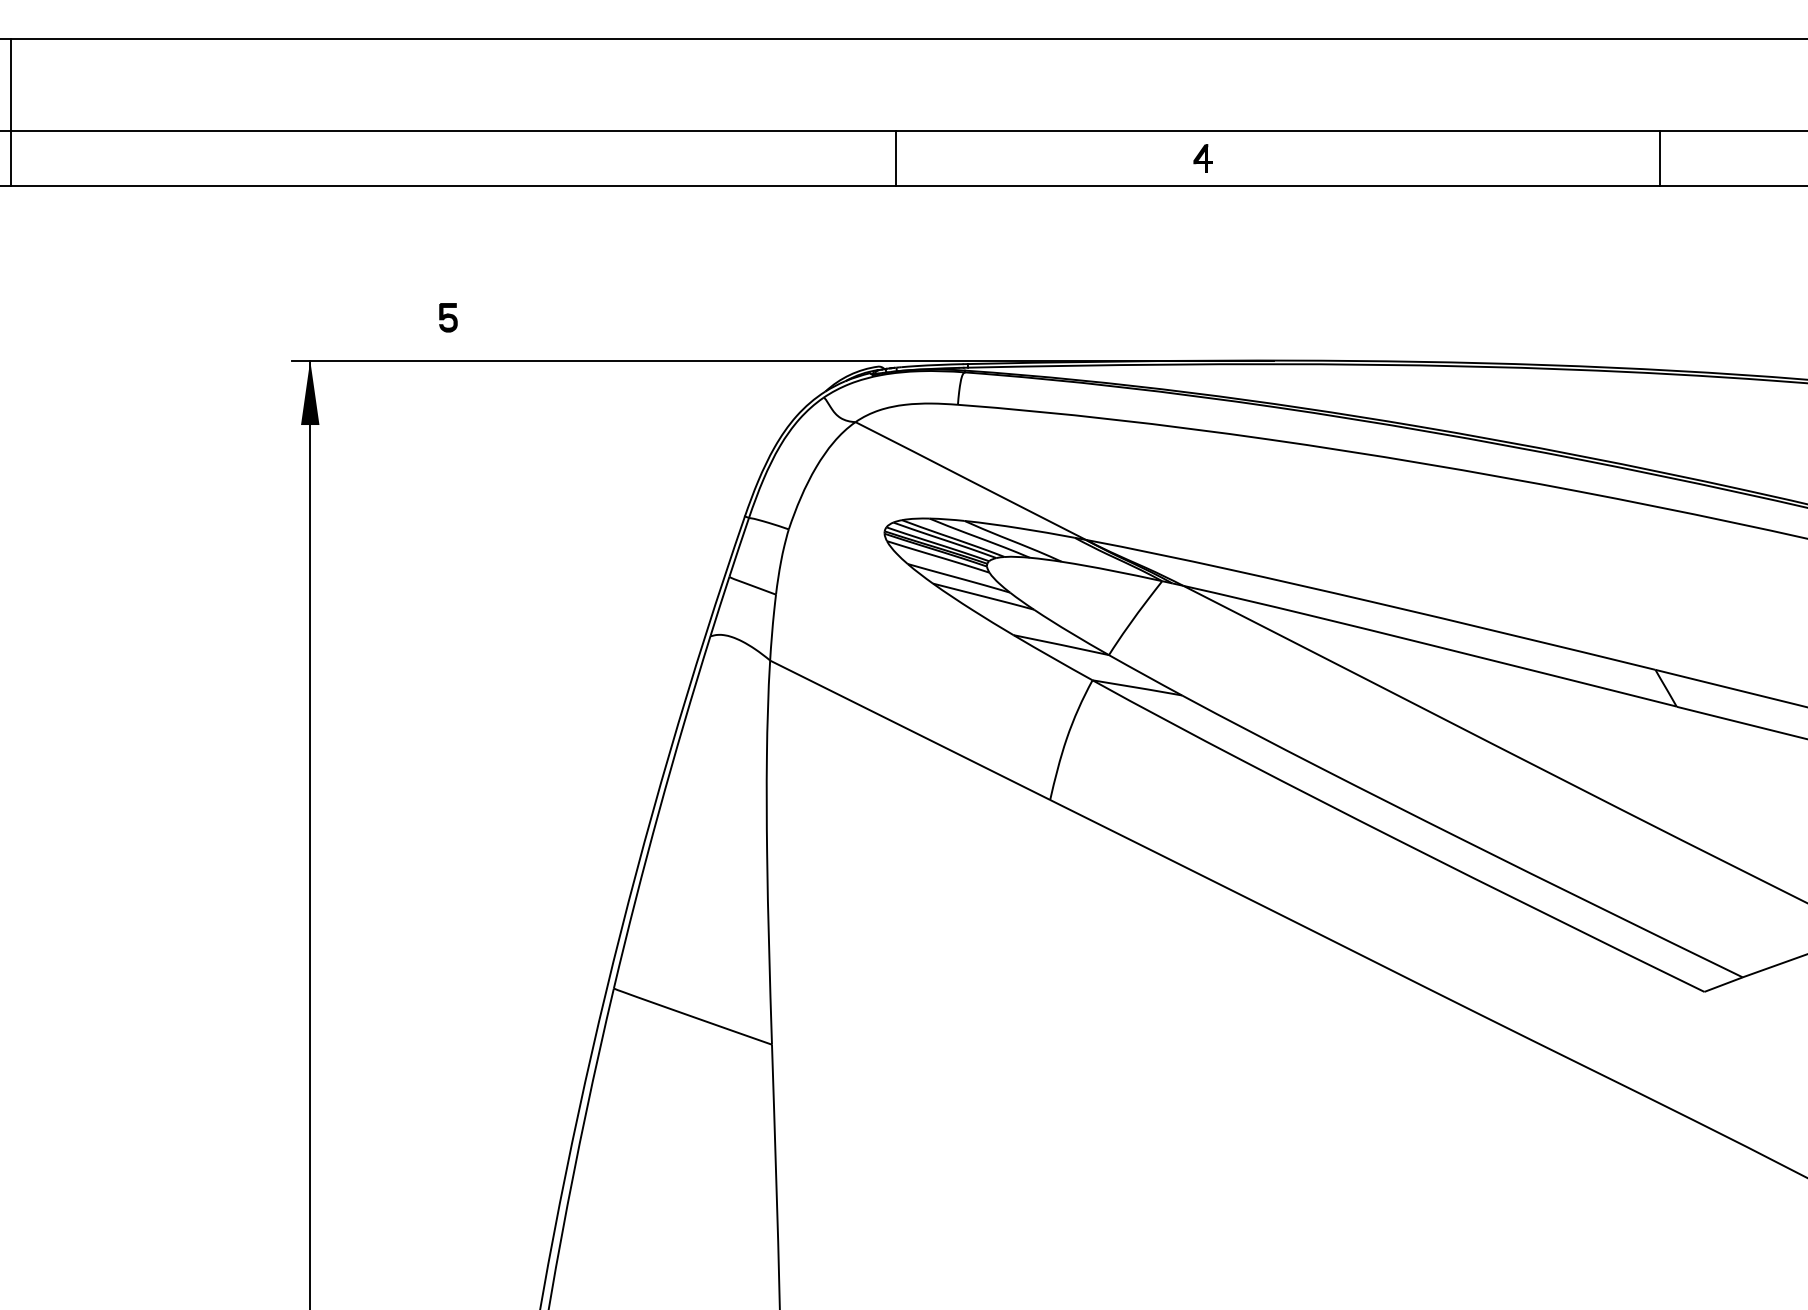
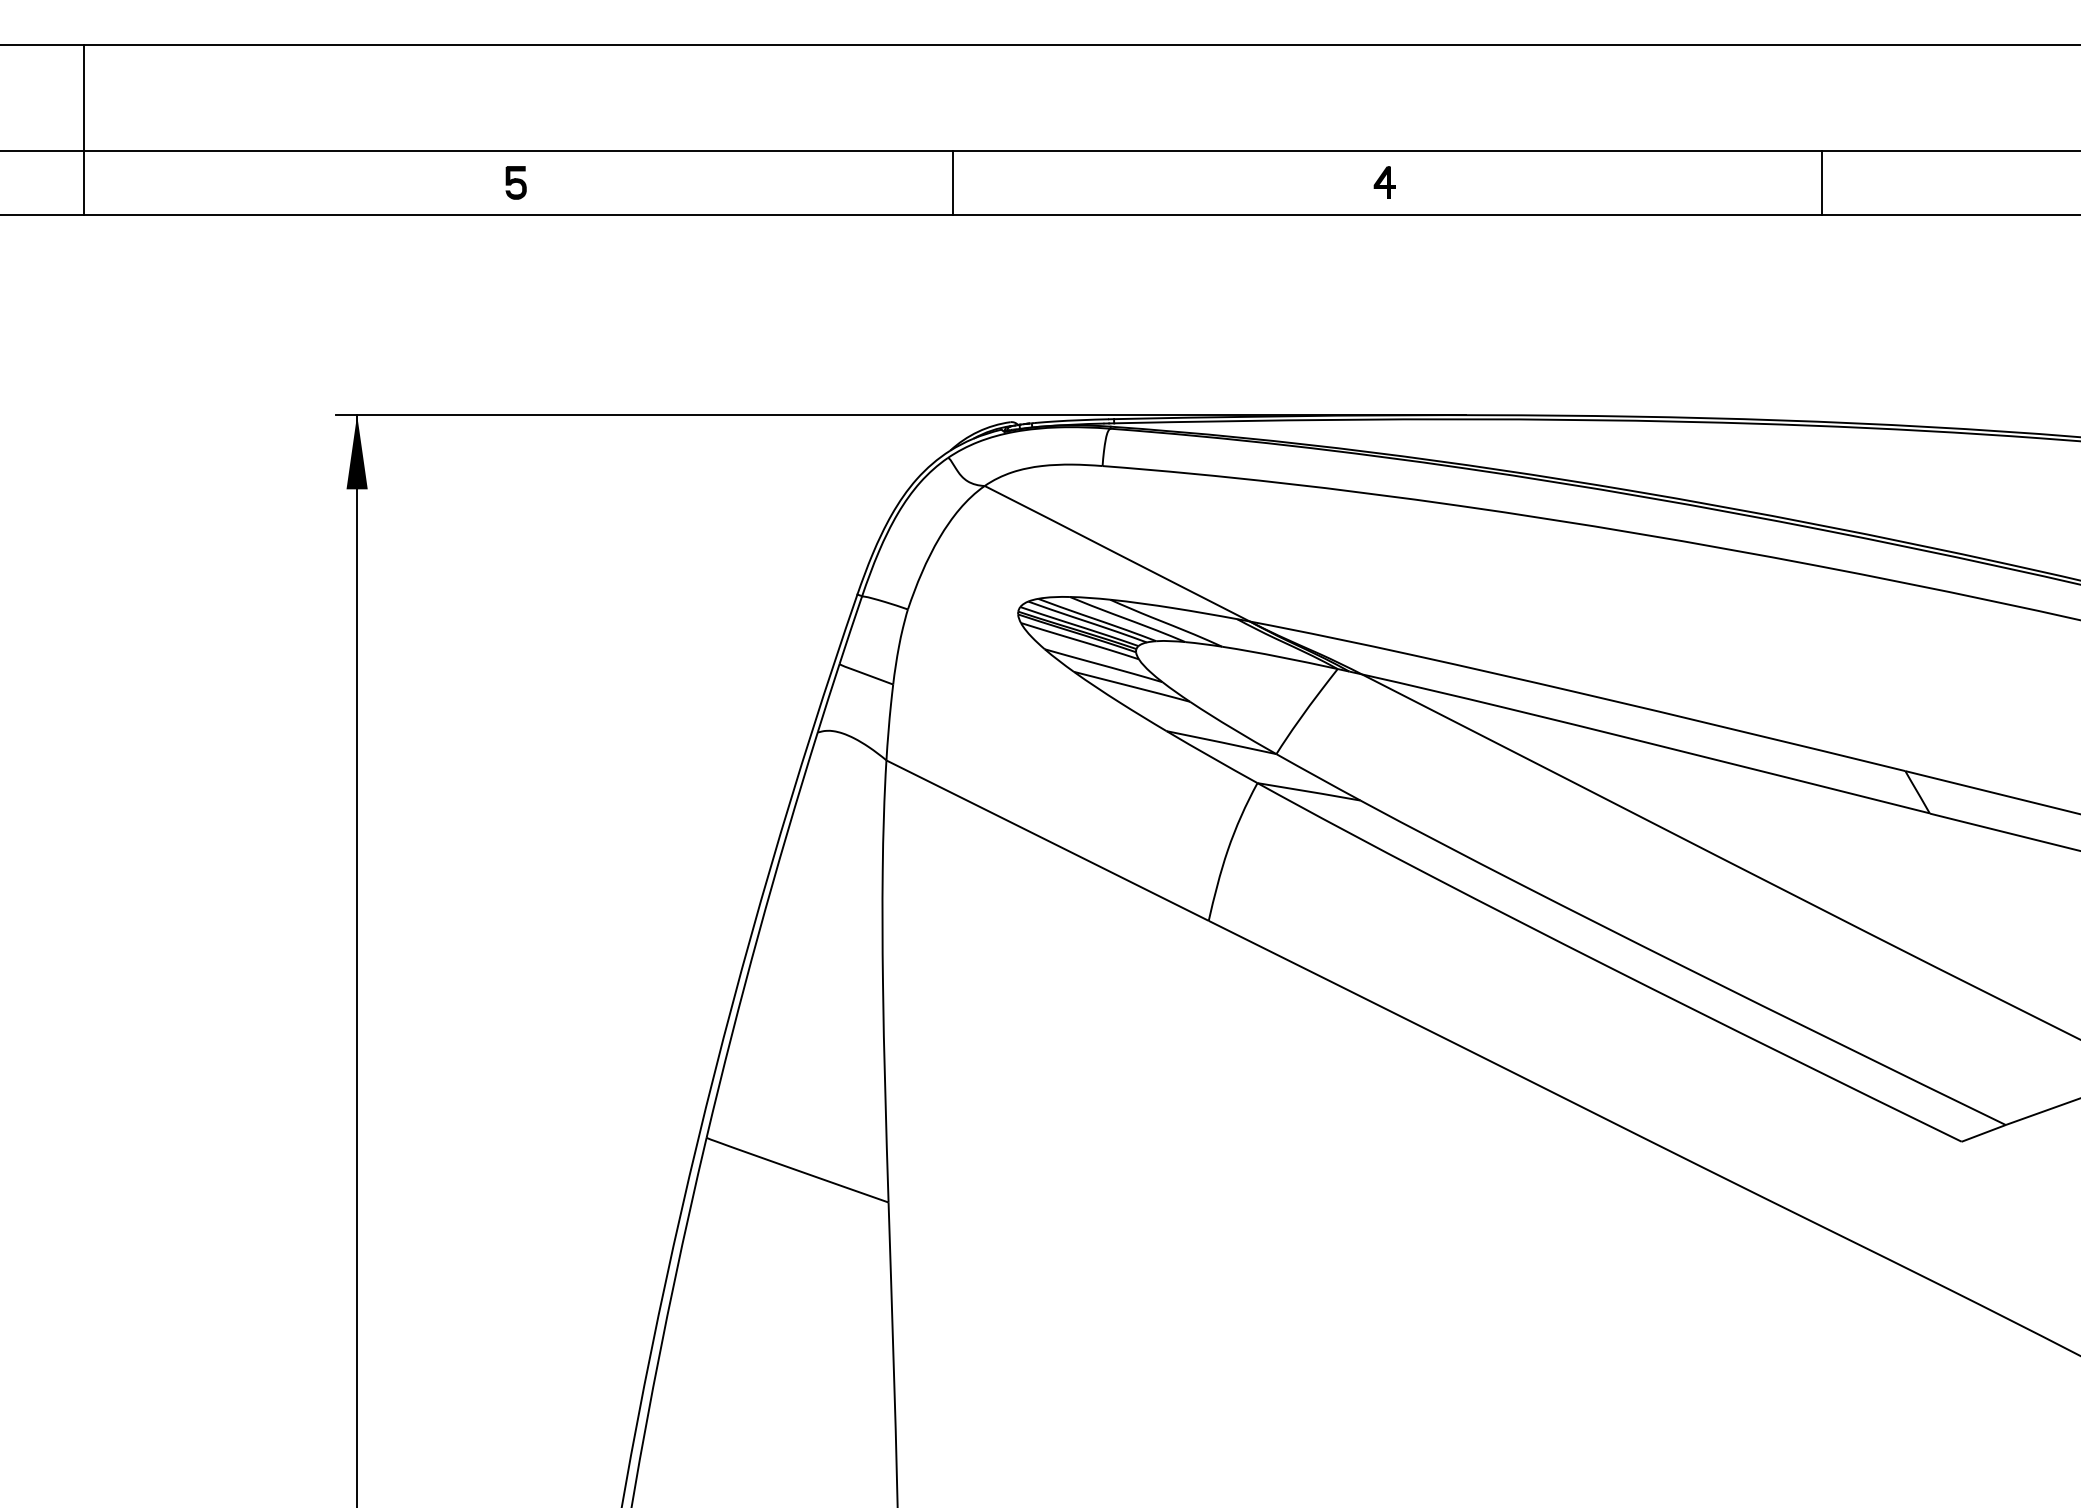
line: (10, 112) -> (83, 129), moved
line: (895, 158) -> (952, 182), moved
line: (1659, 158) -> (1821, 182), moved
part: (448, 317) -> (516, 182), moved

